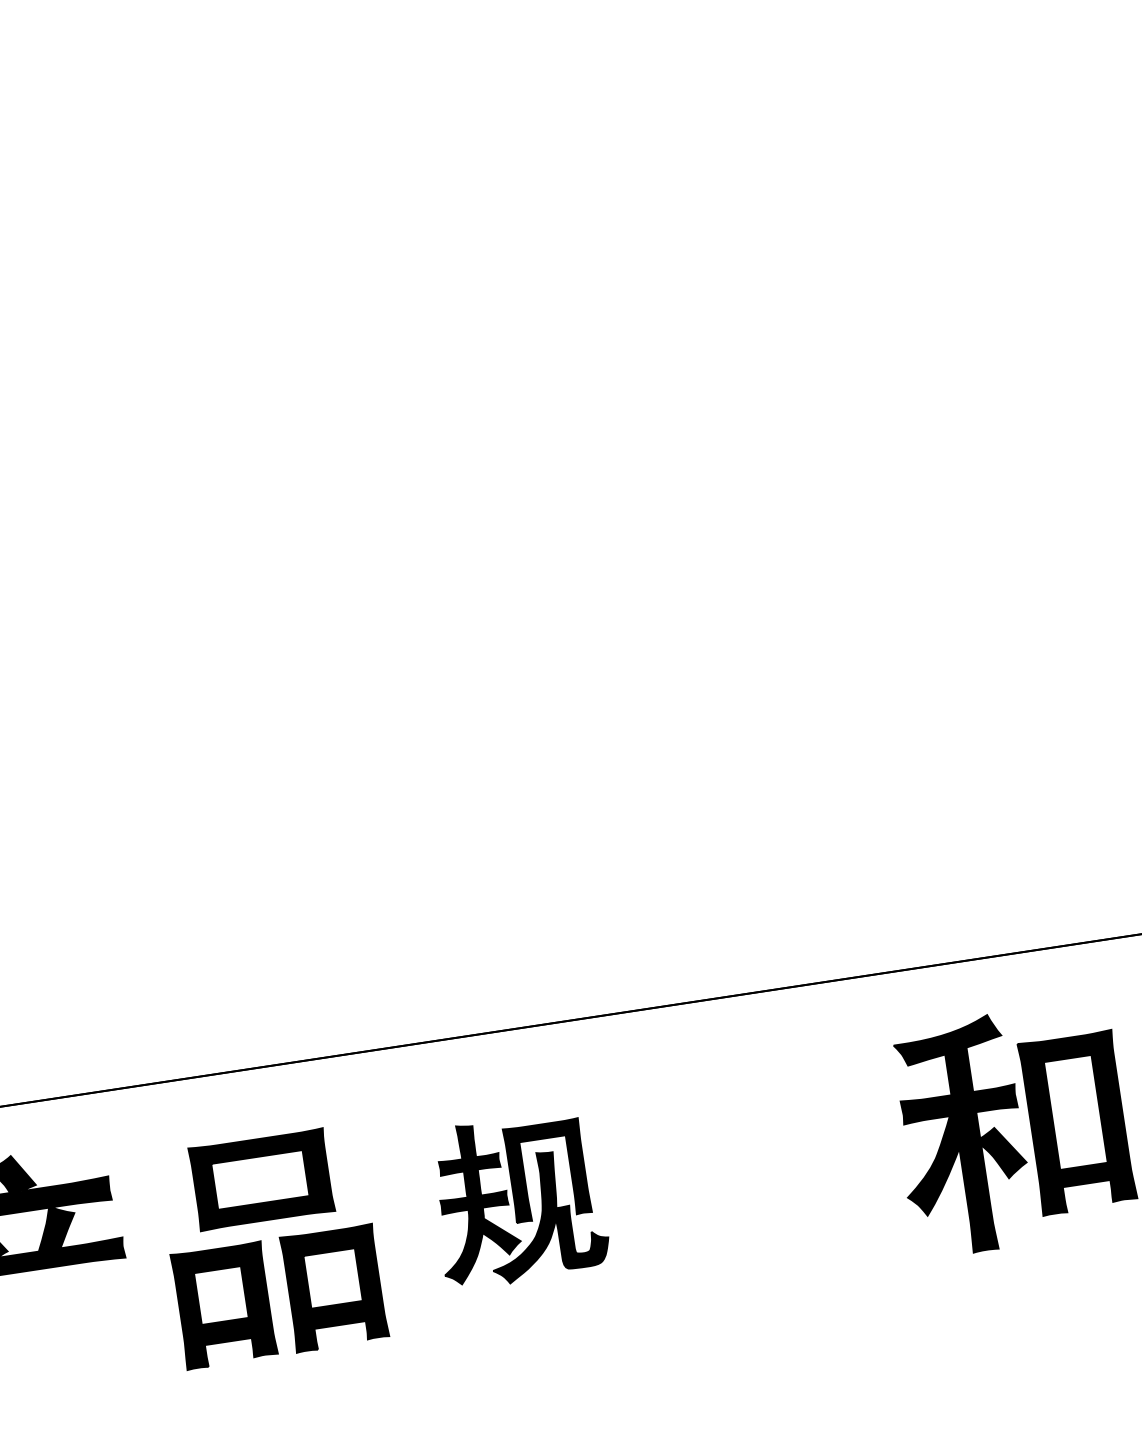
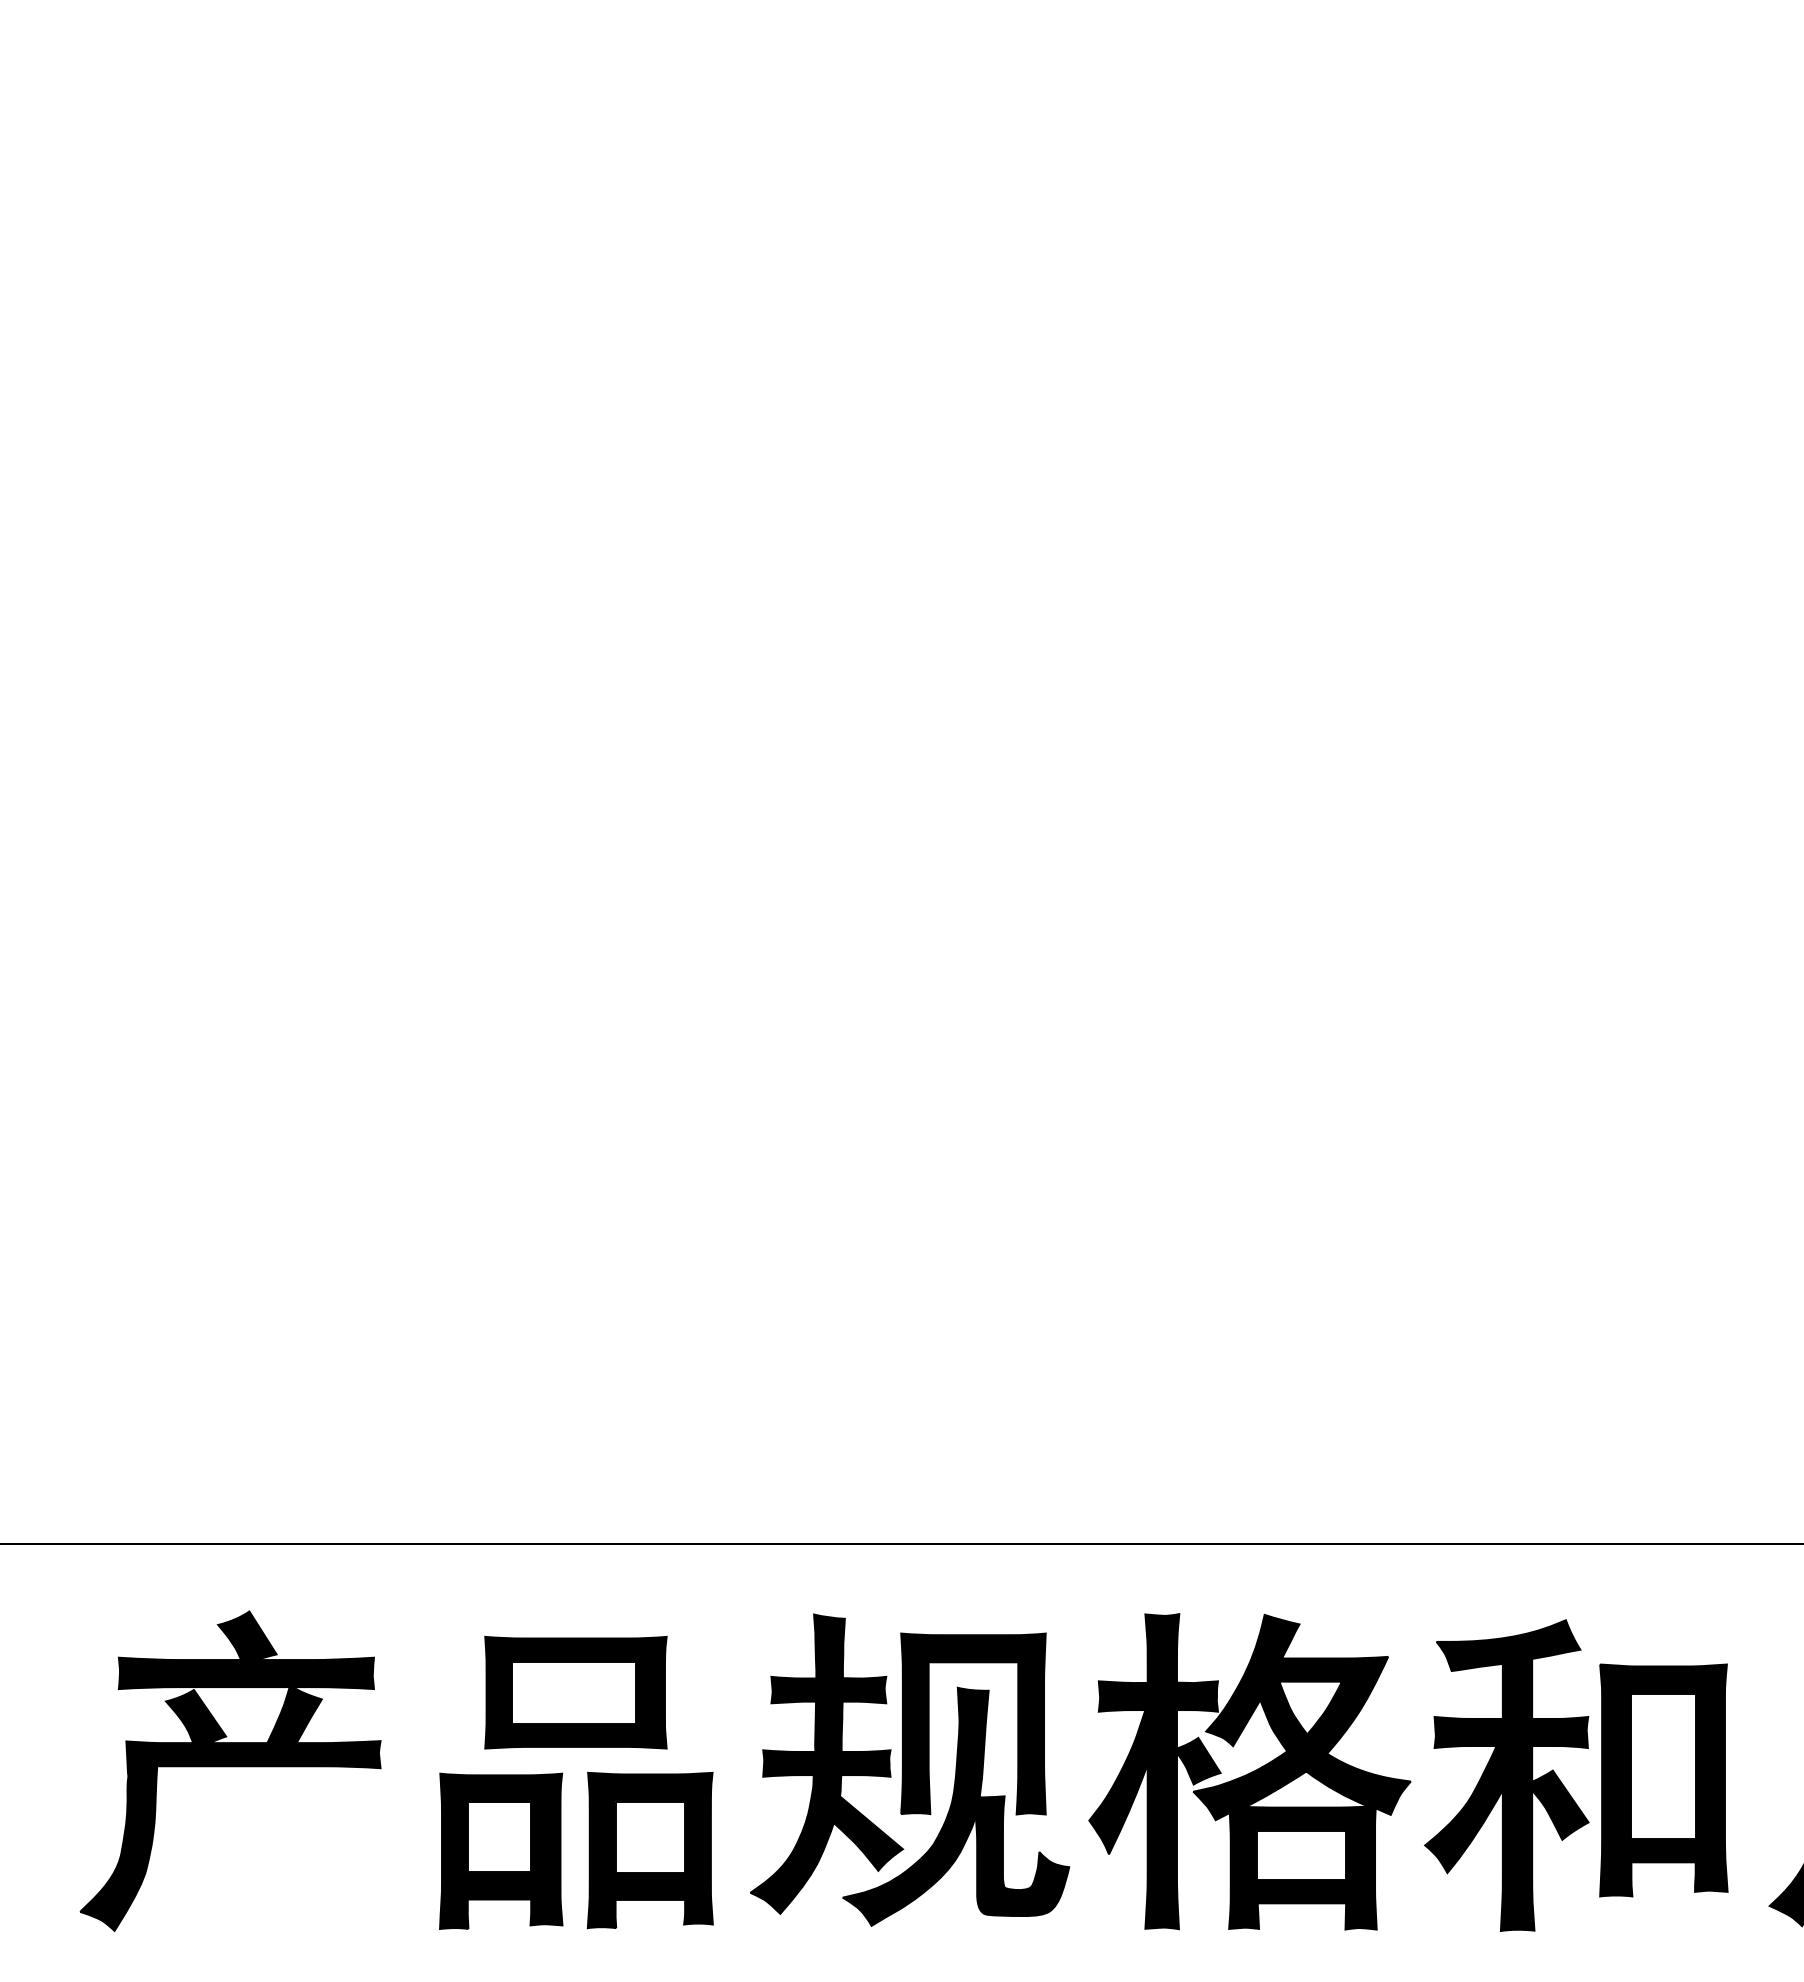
part: (769, 1162) -> (1249, 1771), added
part: (518, 1199) -> (910, 1769), size x1.43

